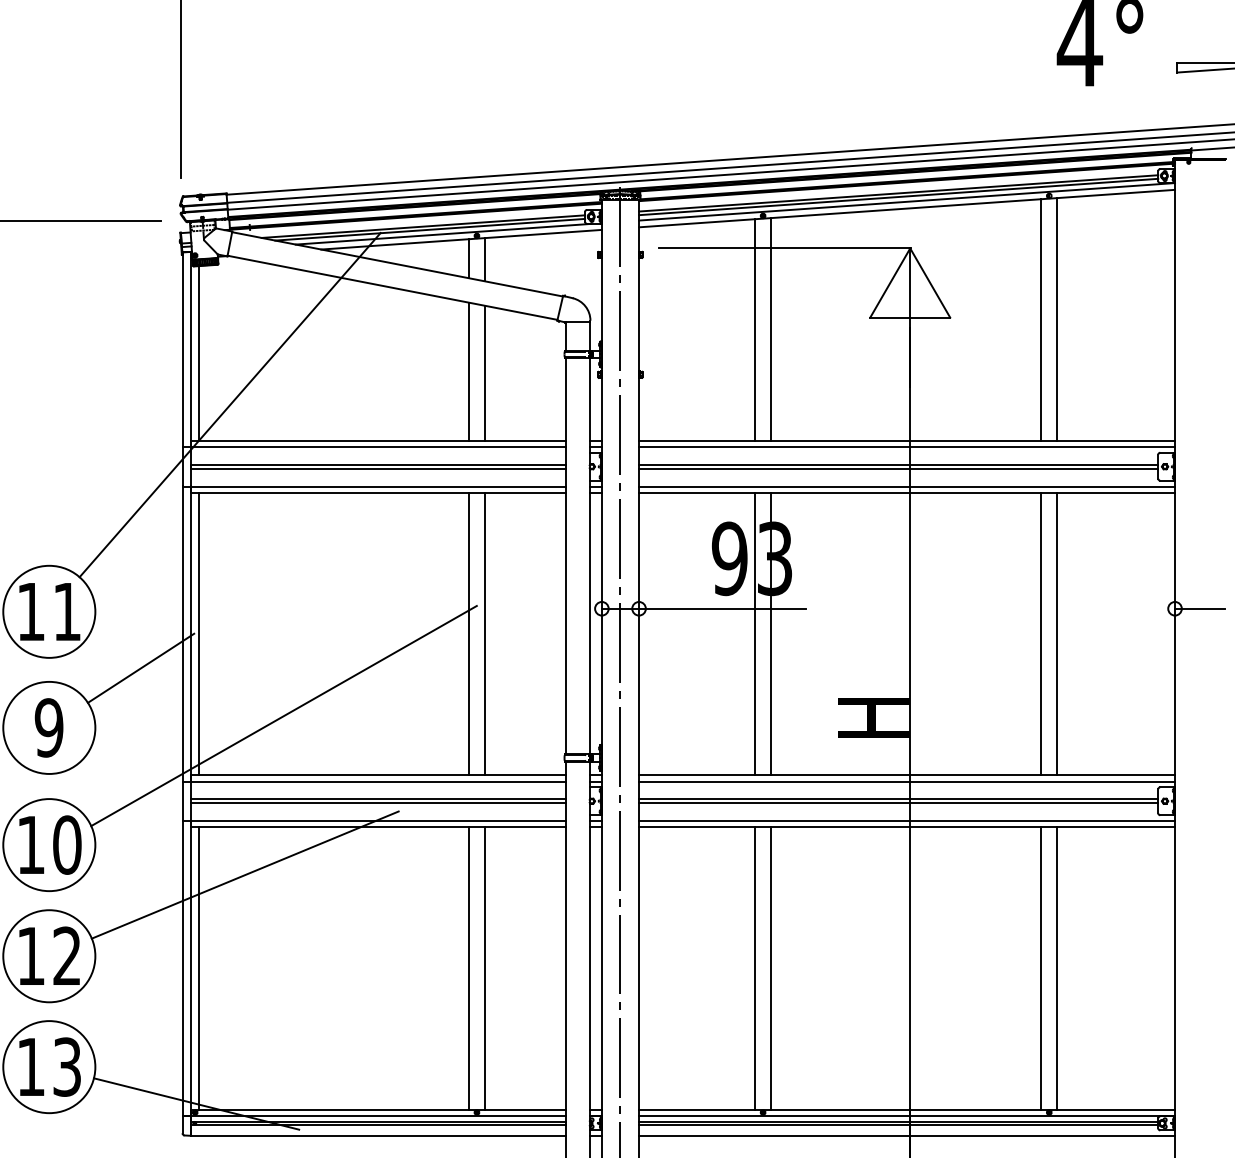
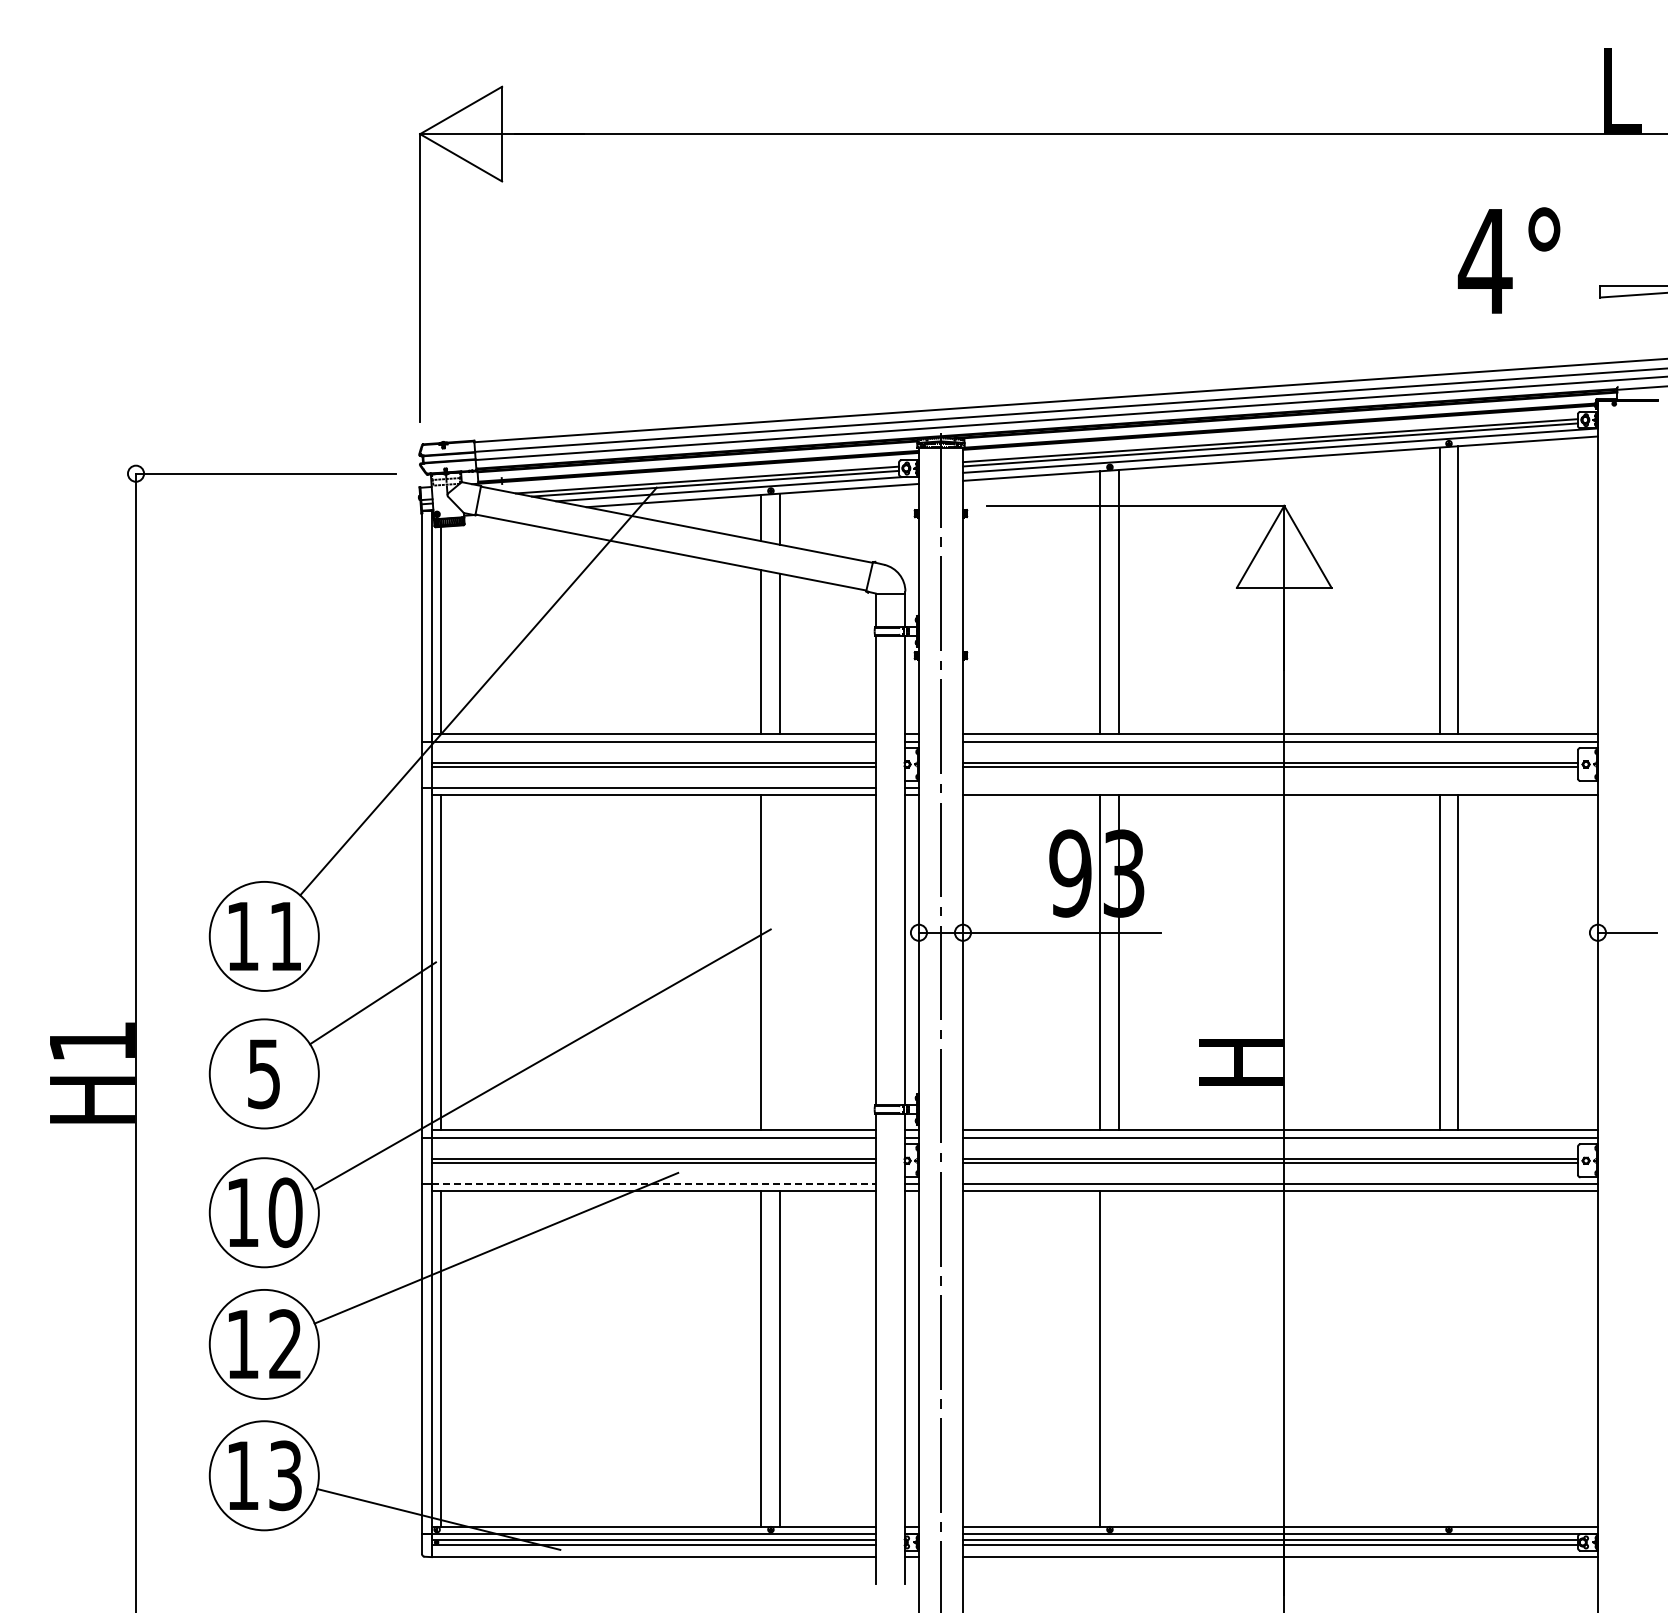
line: (906, 486) -> (1279, 787), removed
line: (485, 633) -> (780, 962), removed
text: (48, 727) -> (263, 1073), 9 -> 5
line: (378, 821) -> (654, 1184), solid -> dashed
line: (771, 968) -> (1119, 1358), removed
line: (1041, 968) -> (1439, 1358), removed
line: (1057, 968) -> (1458, 1358), removed

